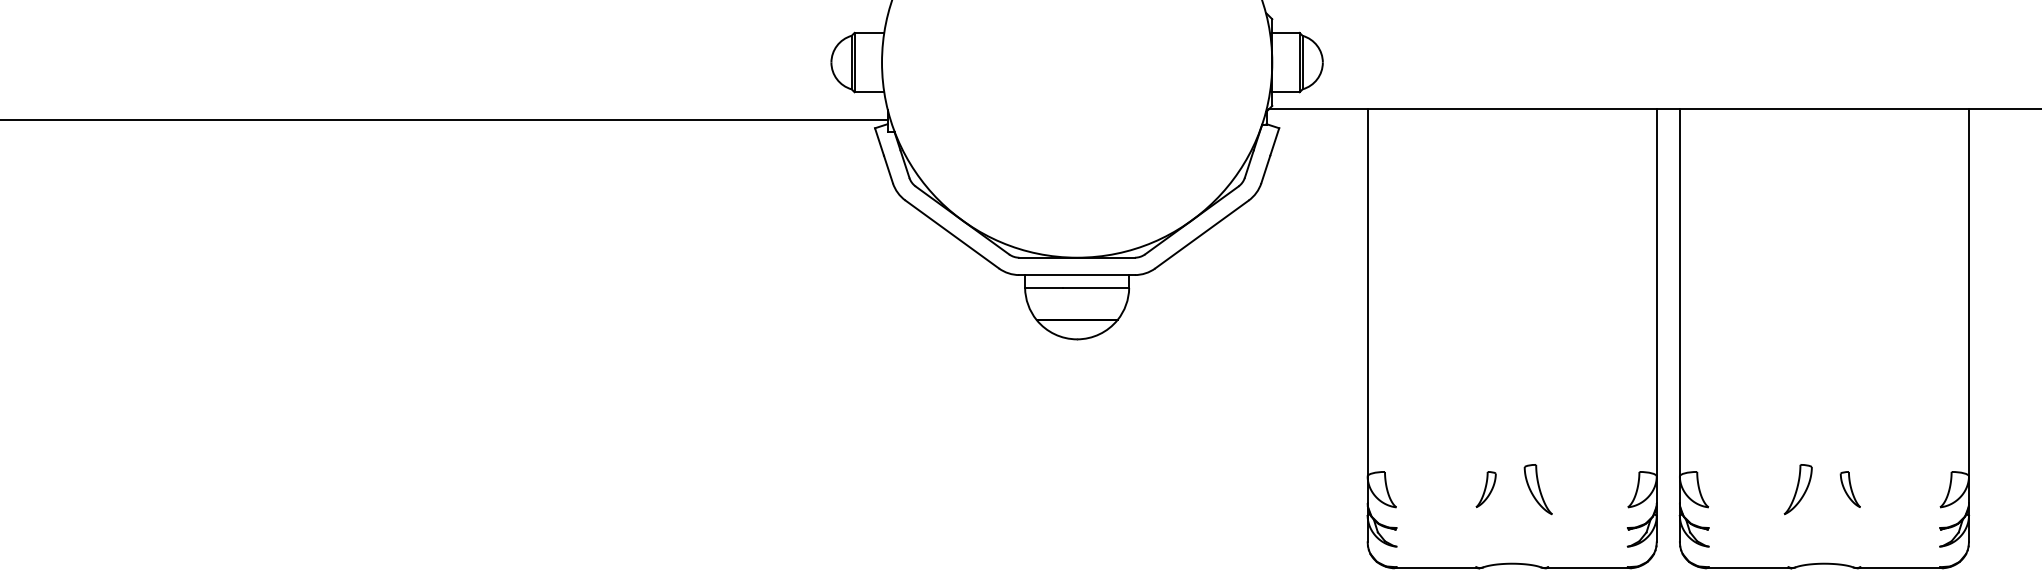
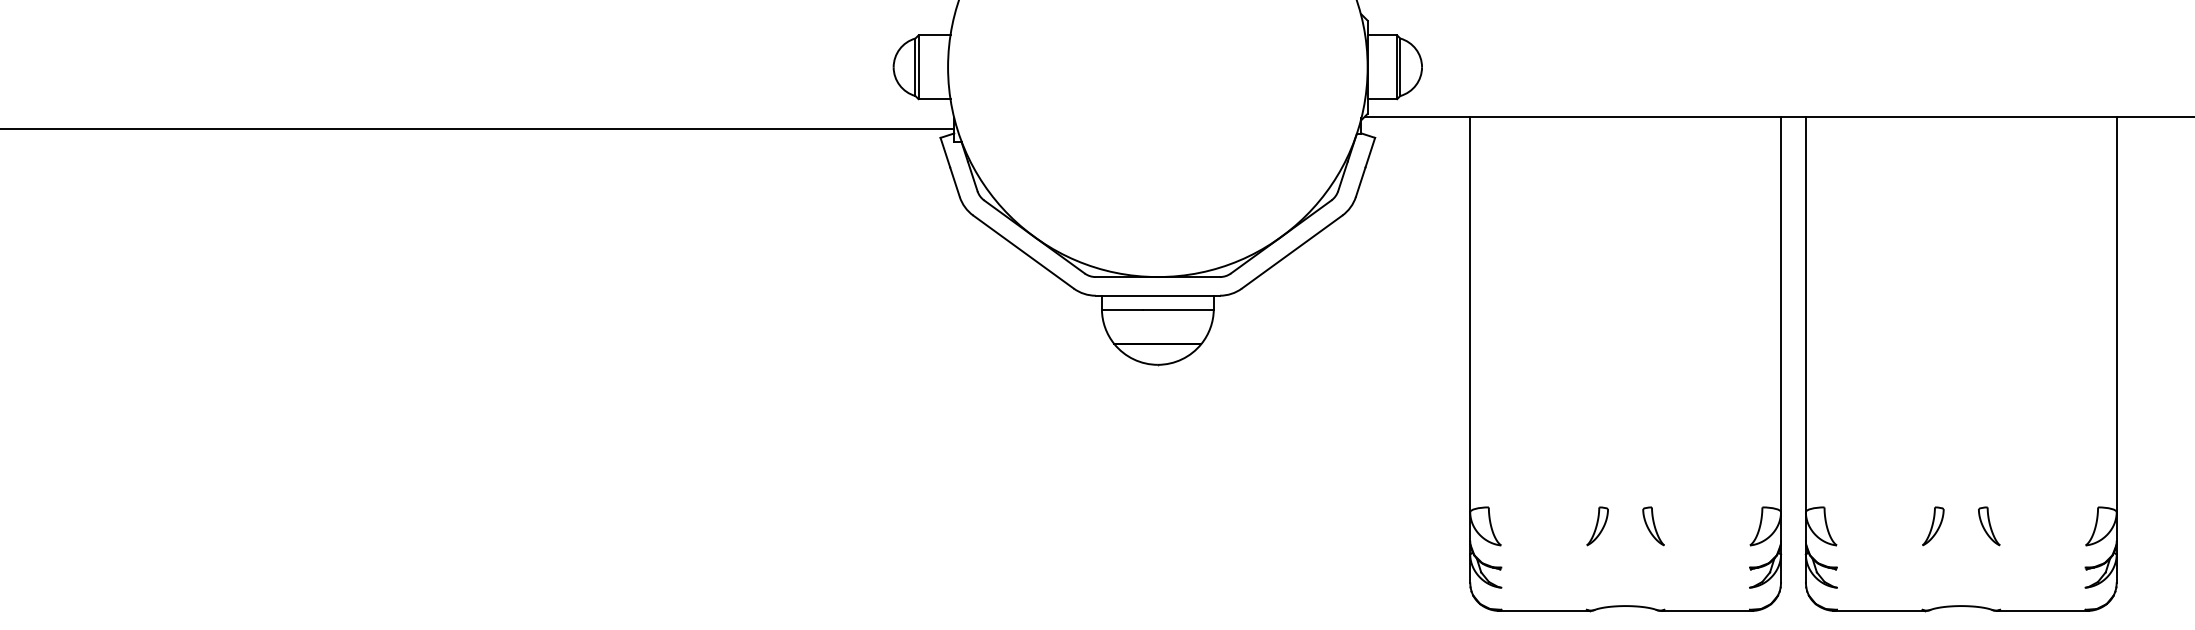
part: (1538, 489) -> (1653, 526), size x0.71
part: (1798, 489) -> (1933, 526), size x0.71

